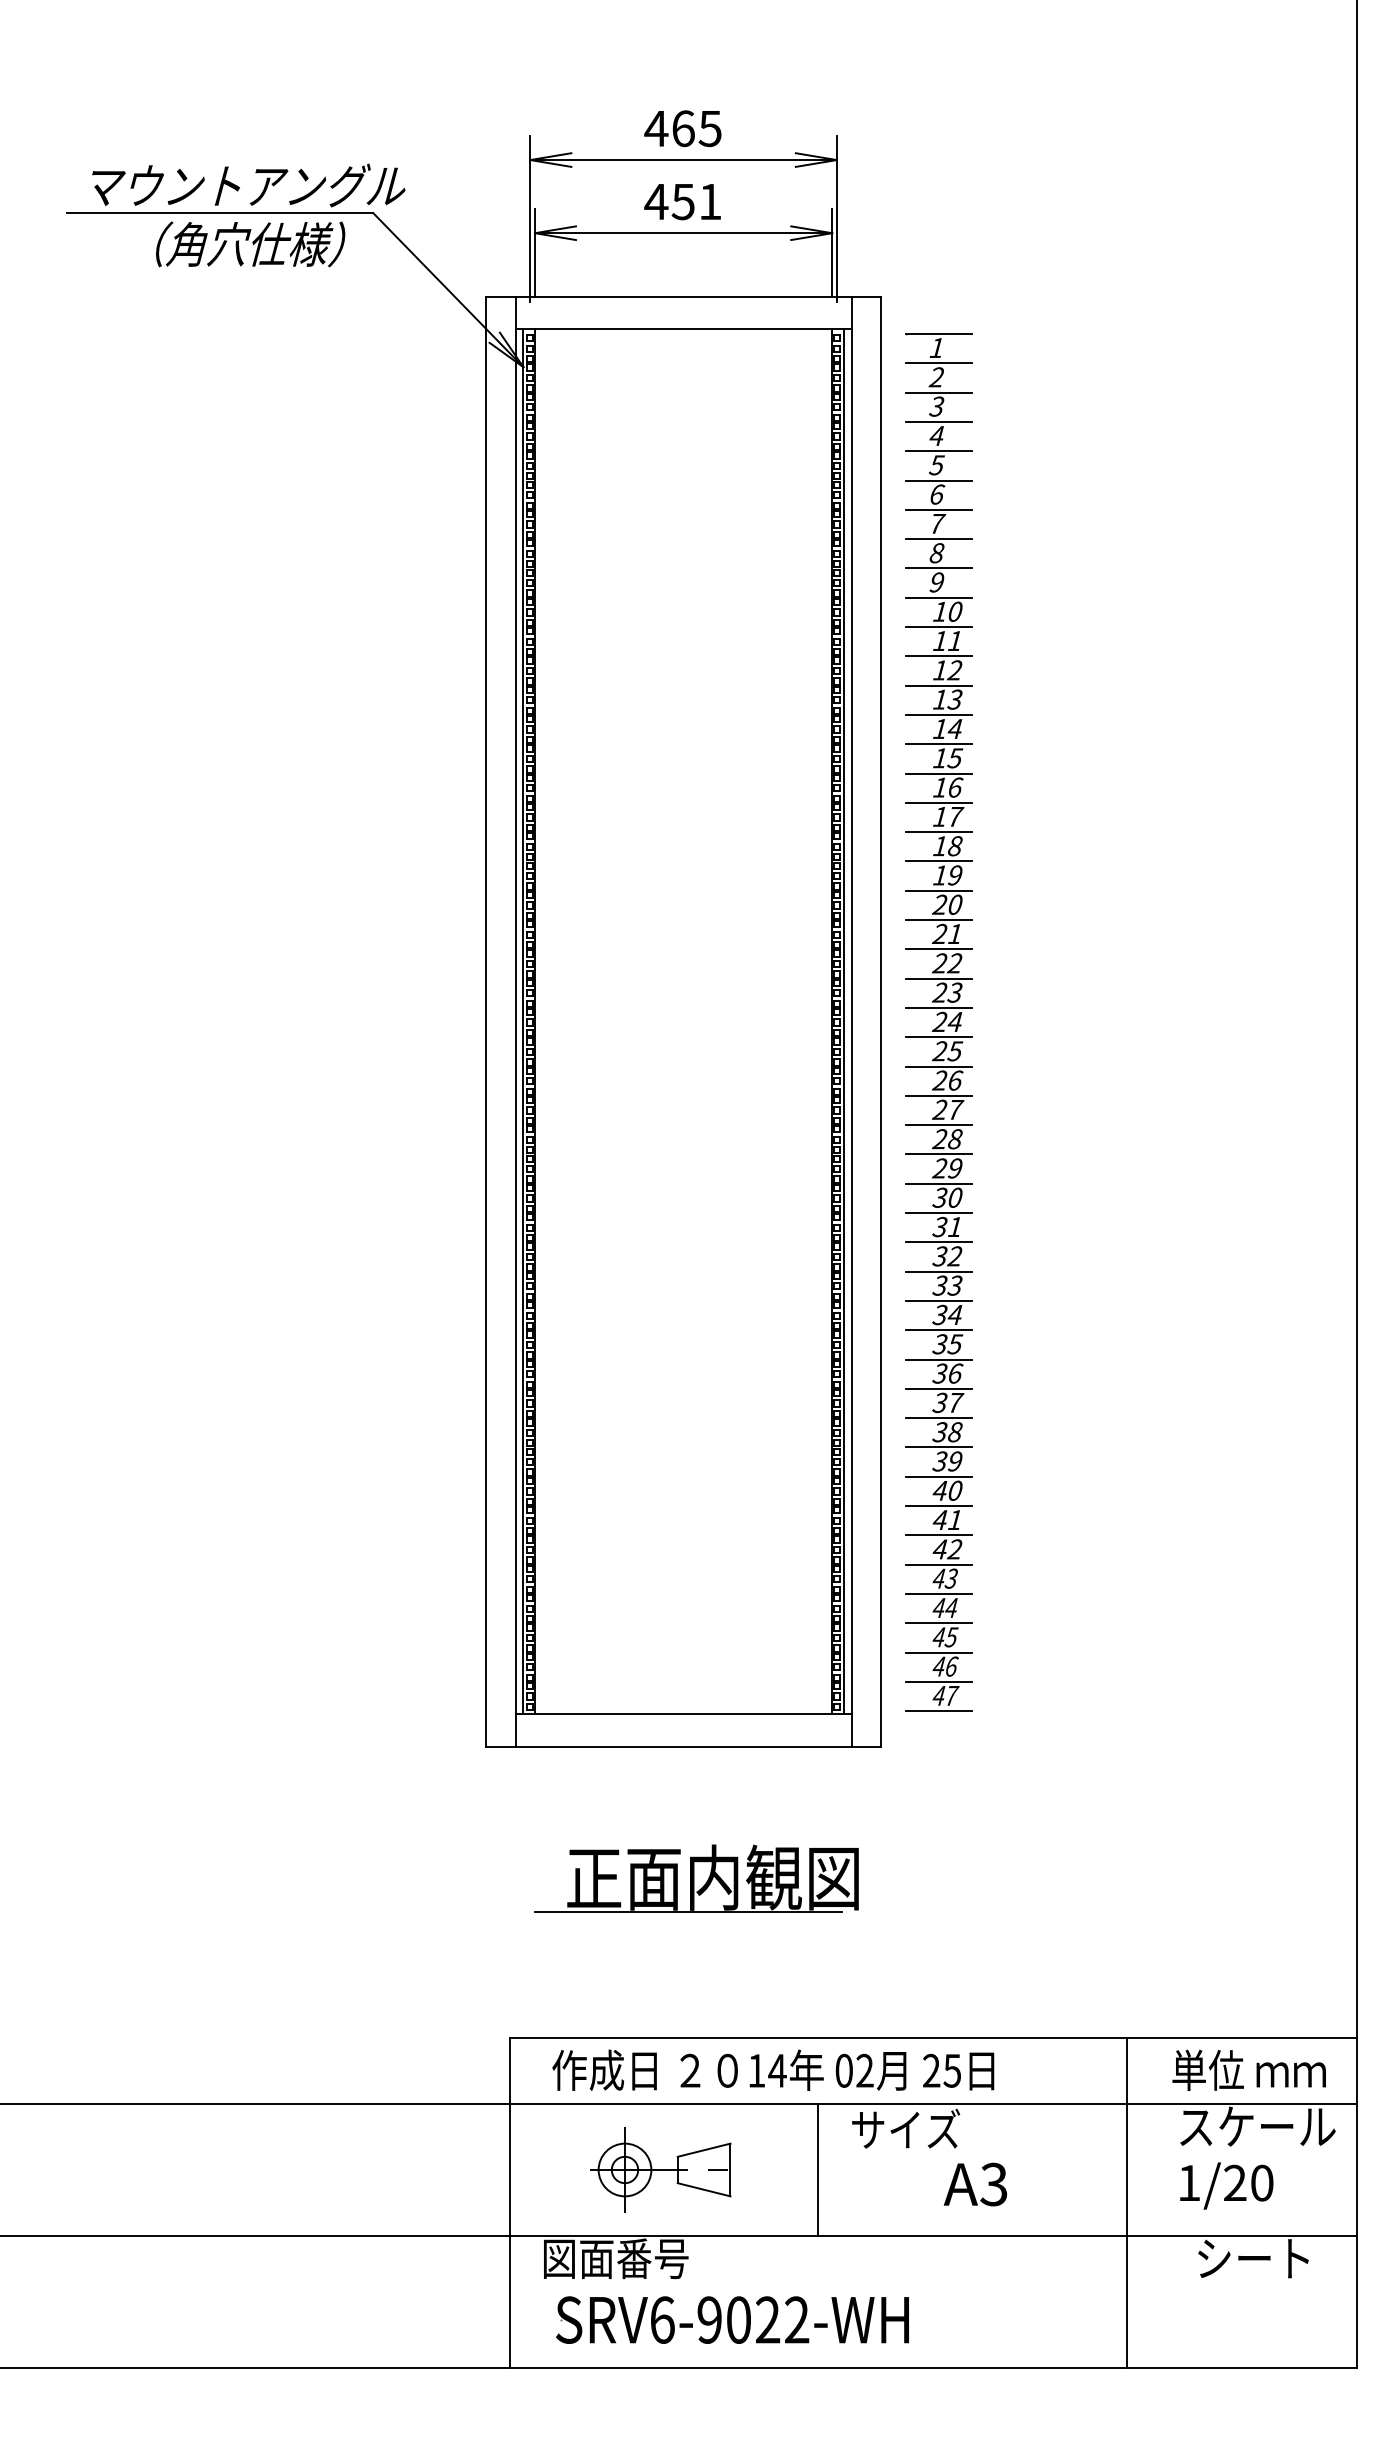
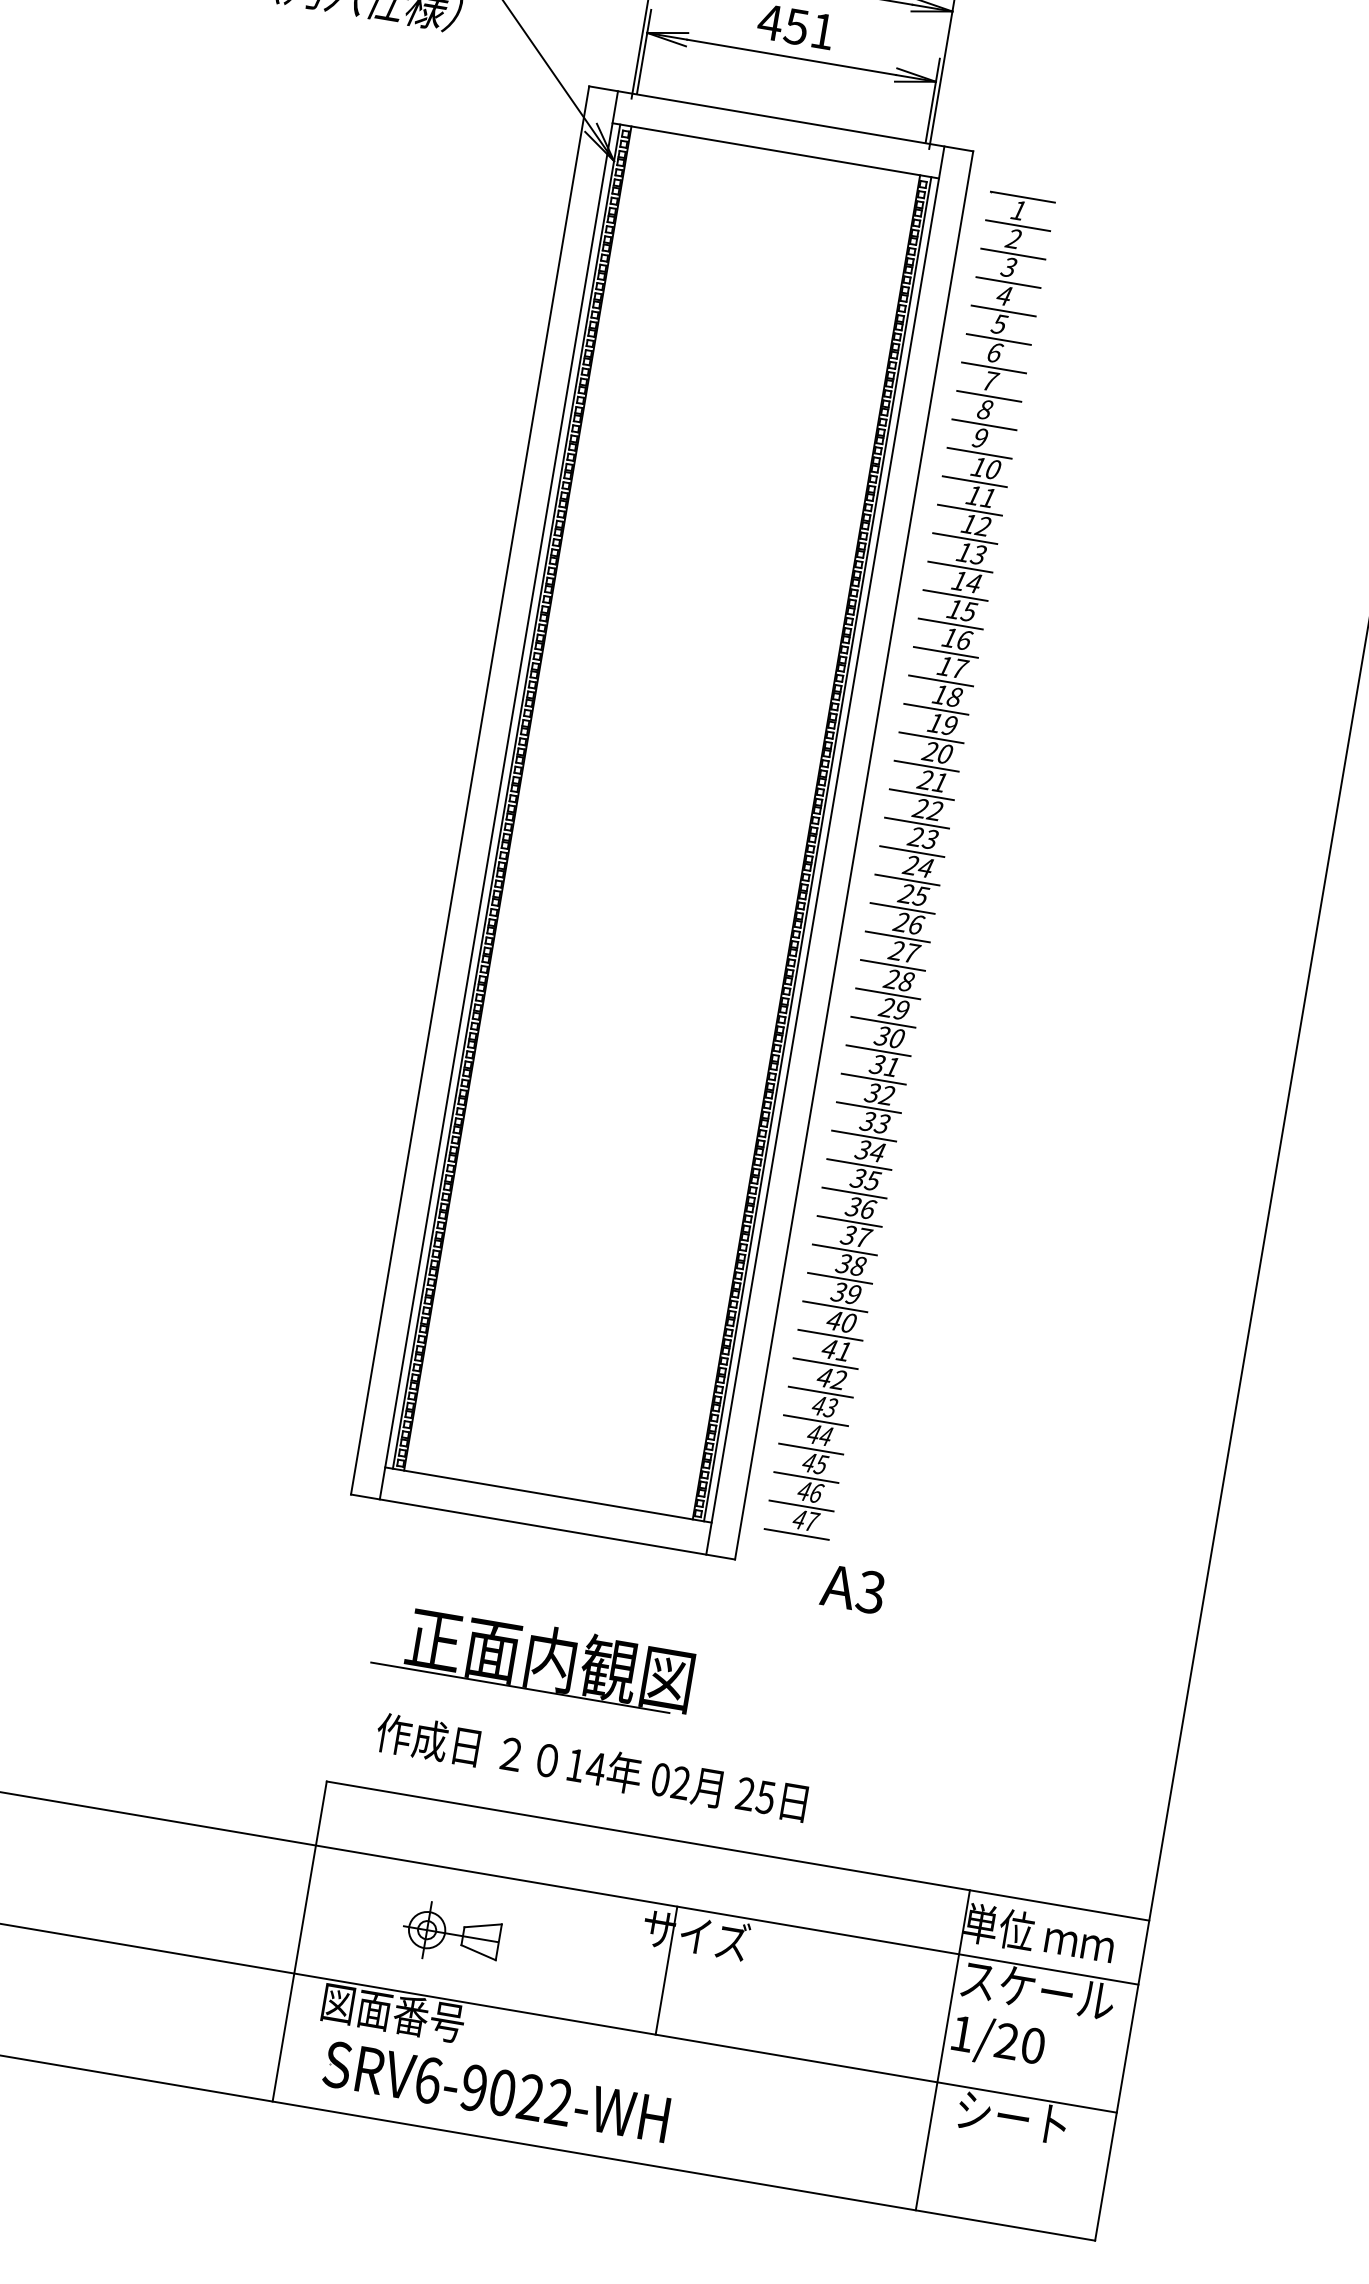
text: (773, 2069) -> (592, 1766), moved
part: (660, 2169) -> (451, 1933), size x0.7
line: (818, 2169) -> (666, 1970), moved
text: (974, 2184) -> (852, 1589), moved
line: (1126, 2202) -> (942, 2049), moved

